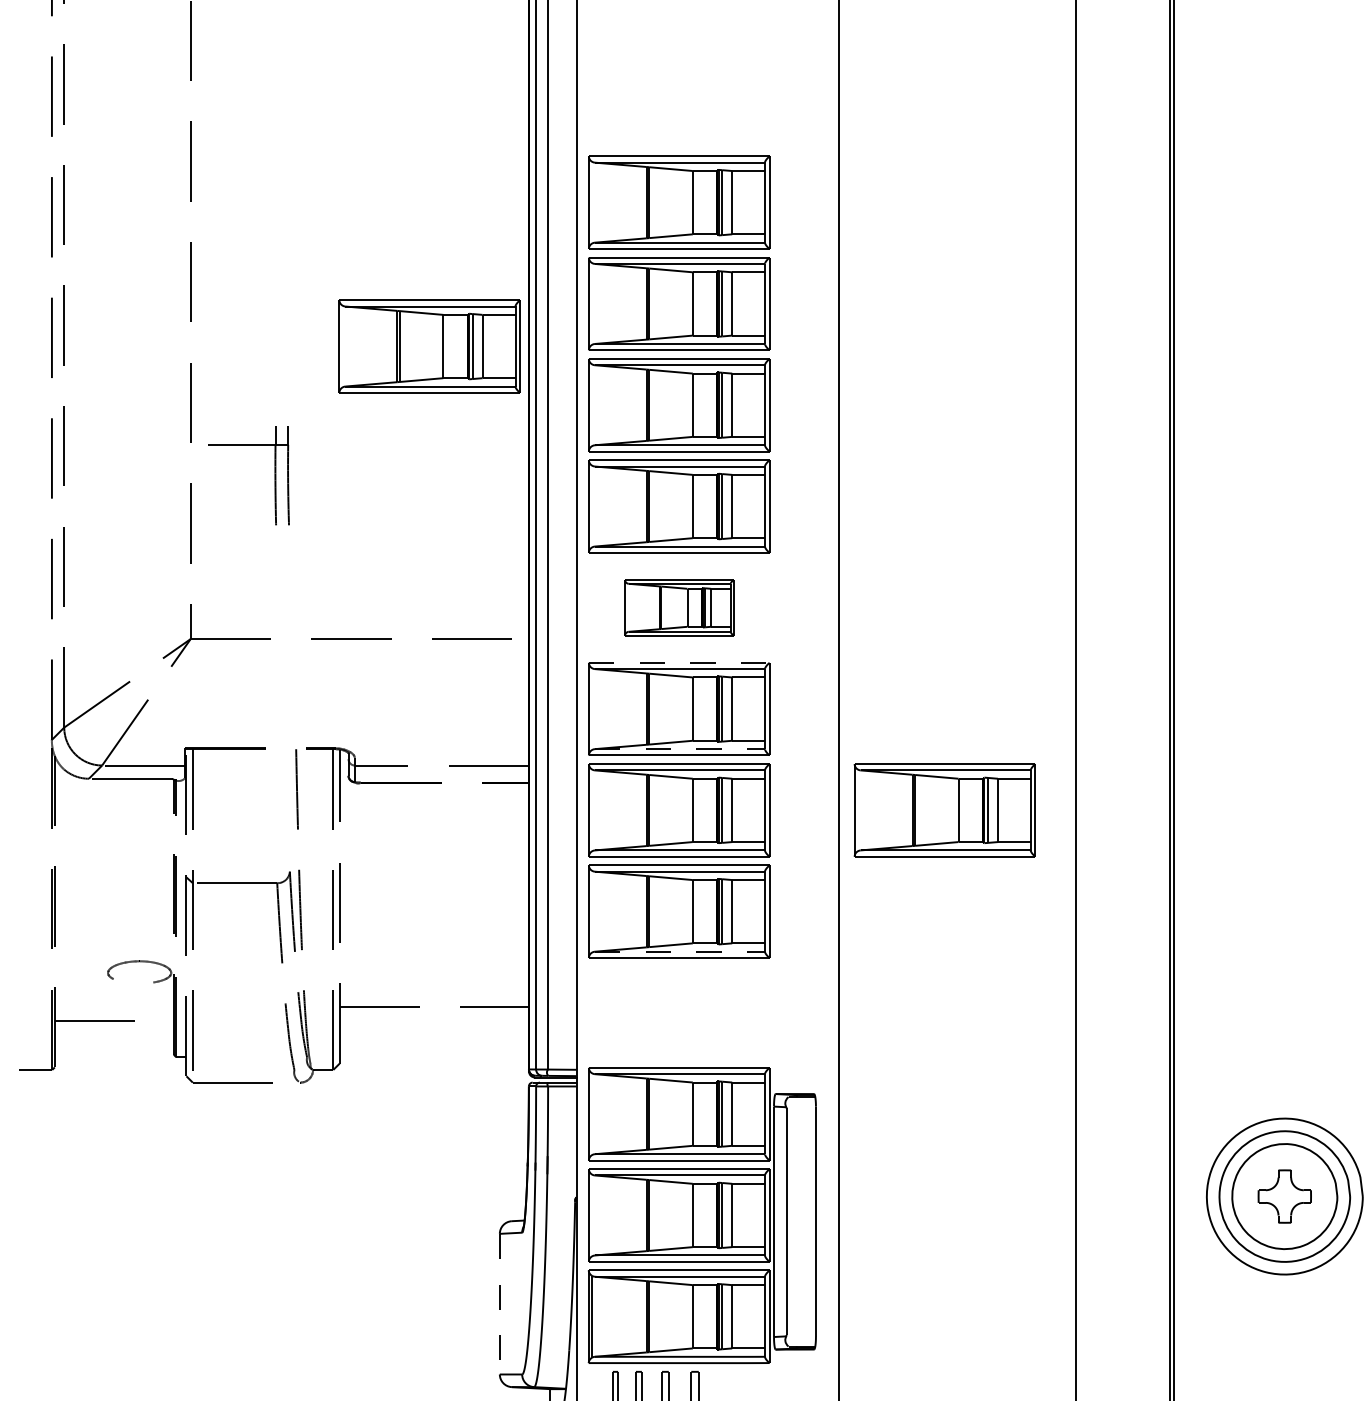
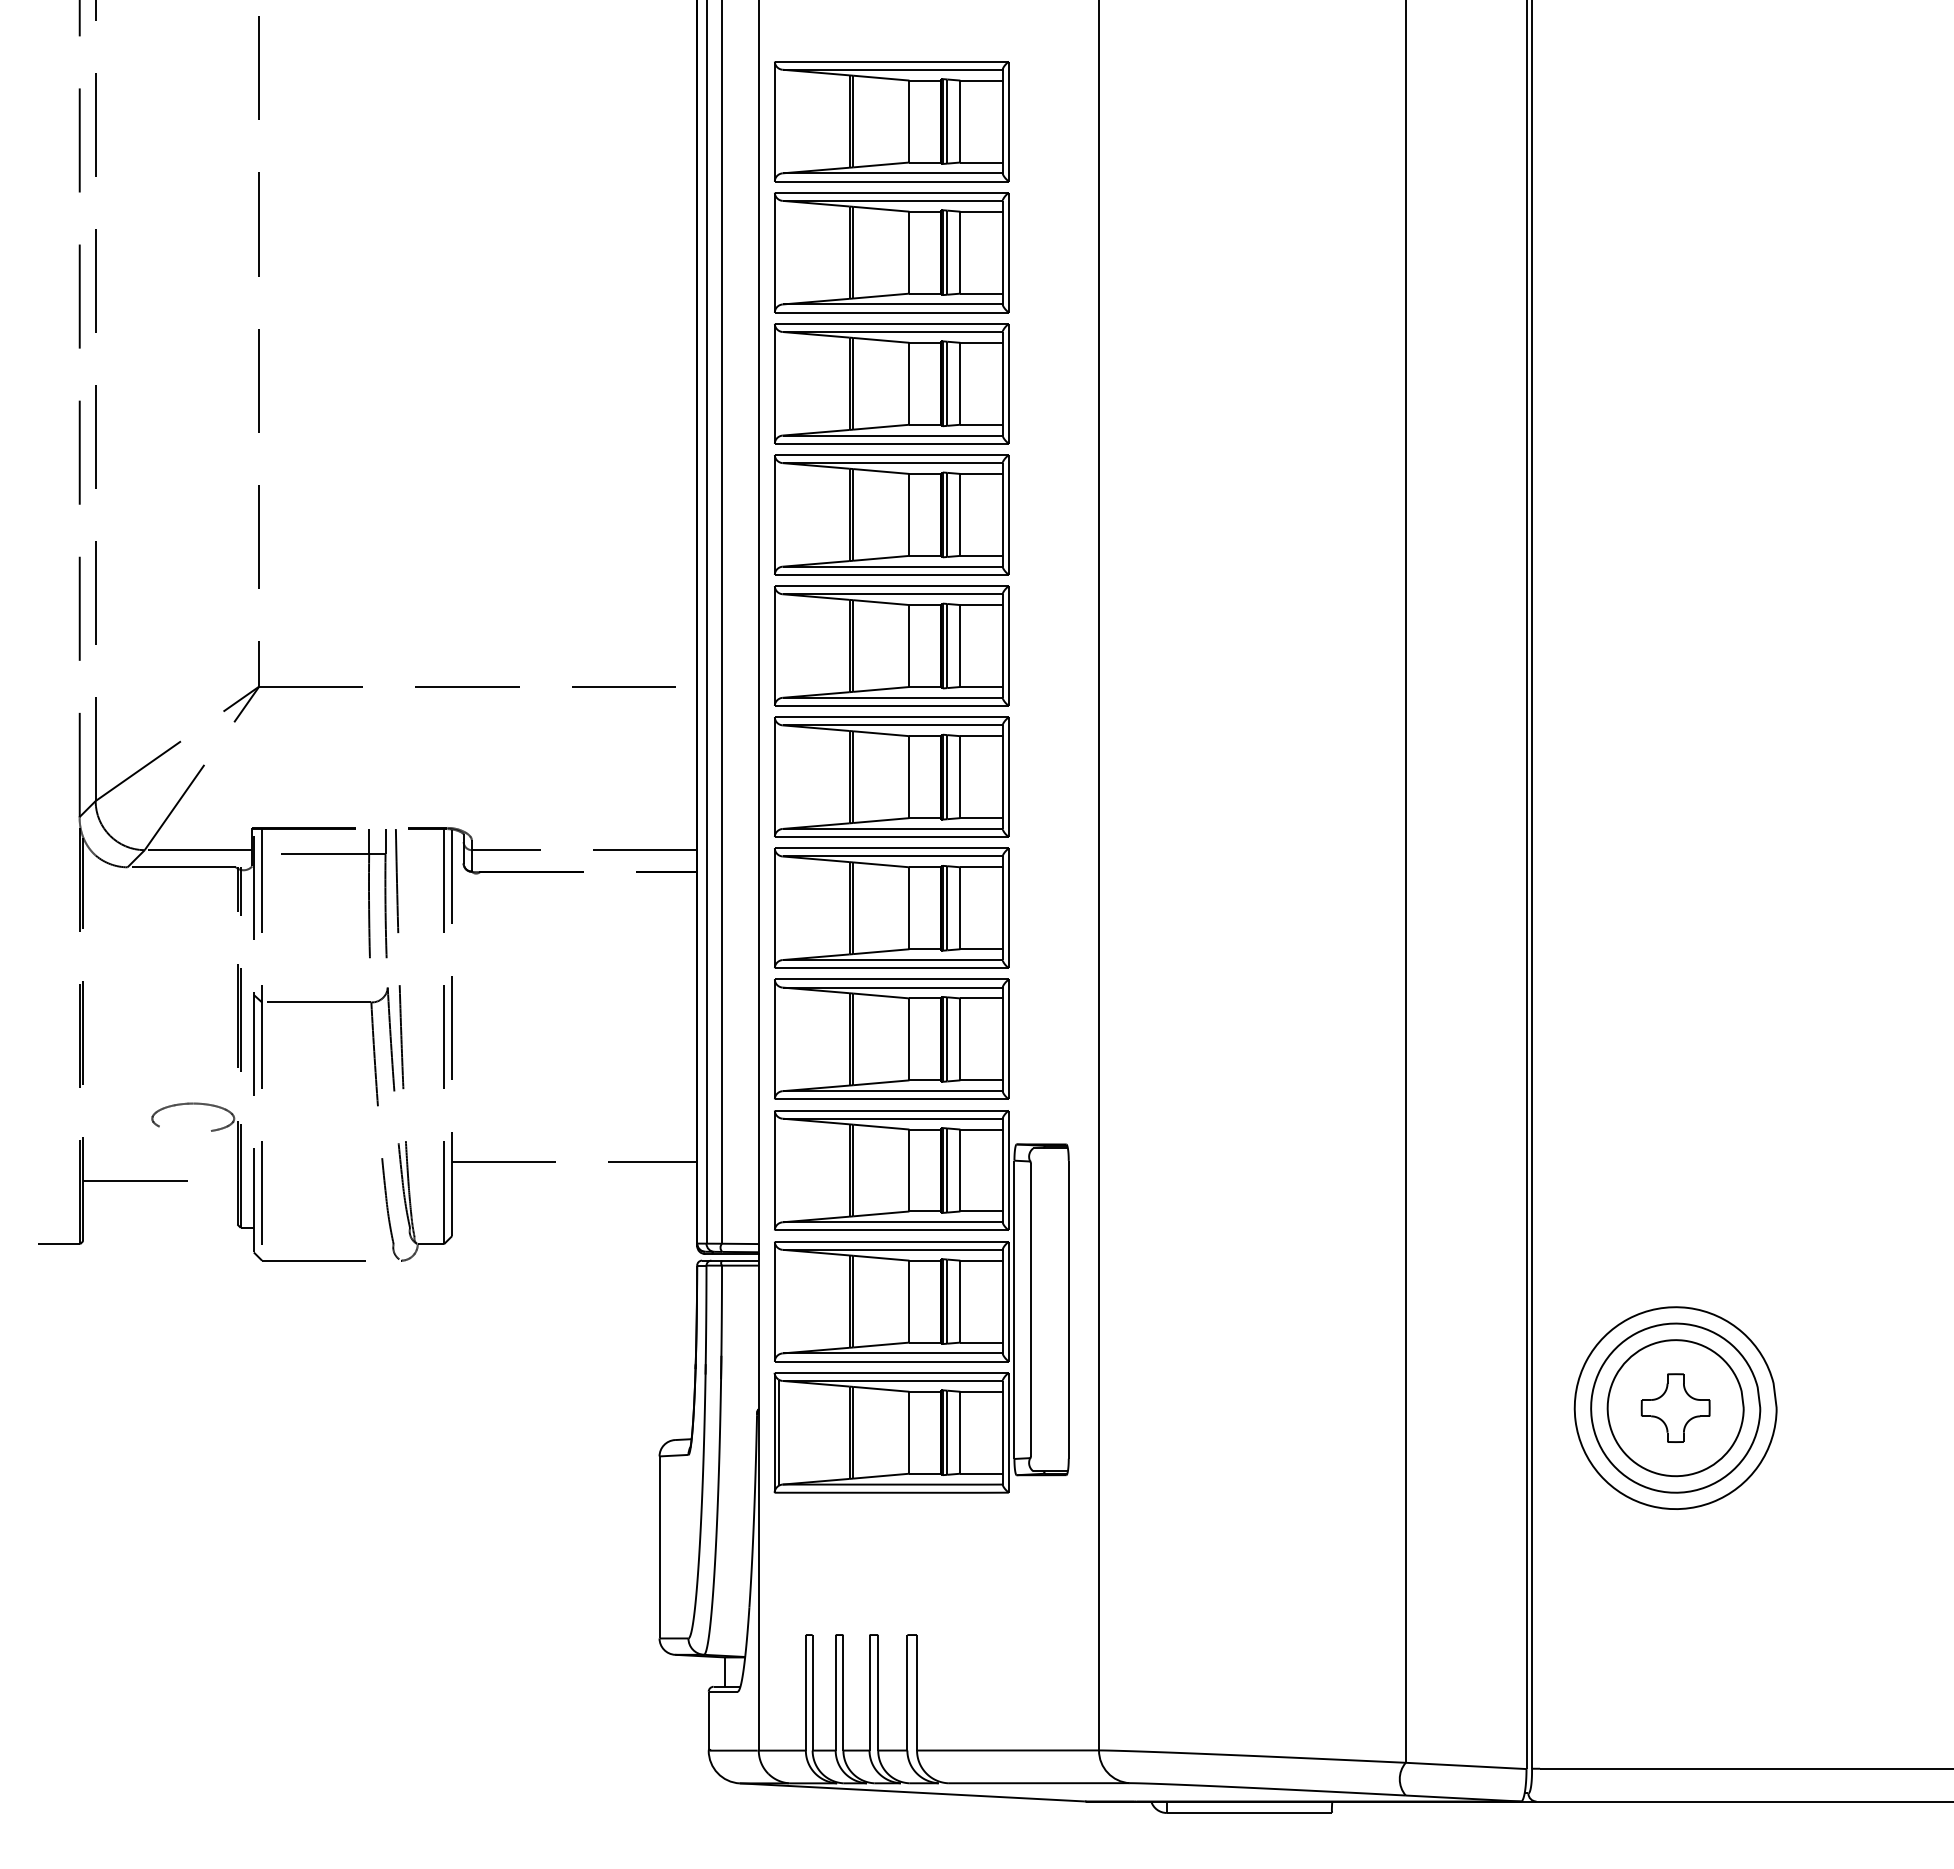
part: (429, 346) -> (568, 307), removed
part: (275, 475) -> (368, 893), moved
part: (679, 607) -> (891, 645), size x1.67
line: (679, 663) -> (891, 717), dashed -> solid
line: (680, 748) -> (893, 828), dashed -> solid
part: (944, 809) -> (1235, 907), removed
line: (680, 951) -> (893, 1091), dashed -> solid
part: (702, 1215) -> (921, 1301), moved
line: (499, 1304) -> (659, 1547), dashed -> solid

